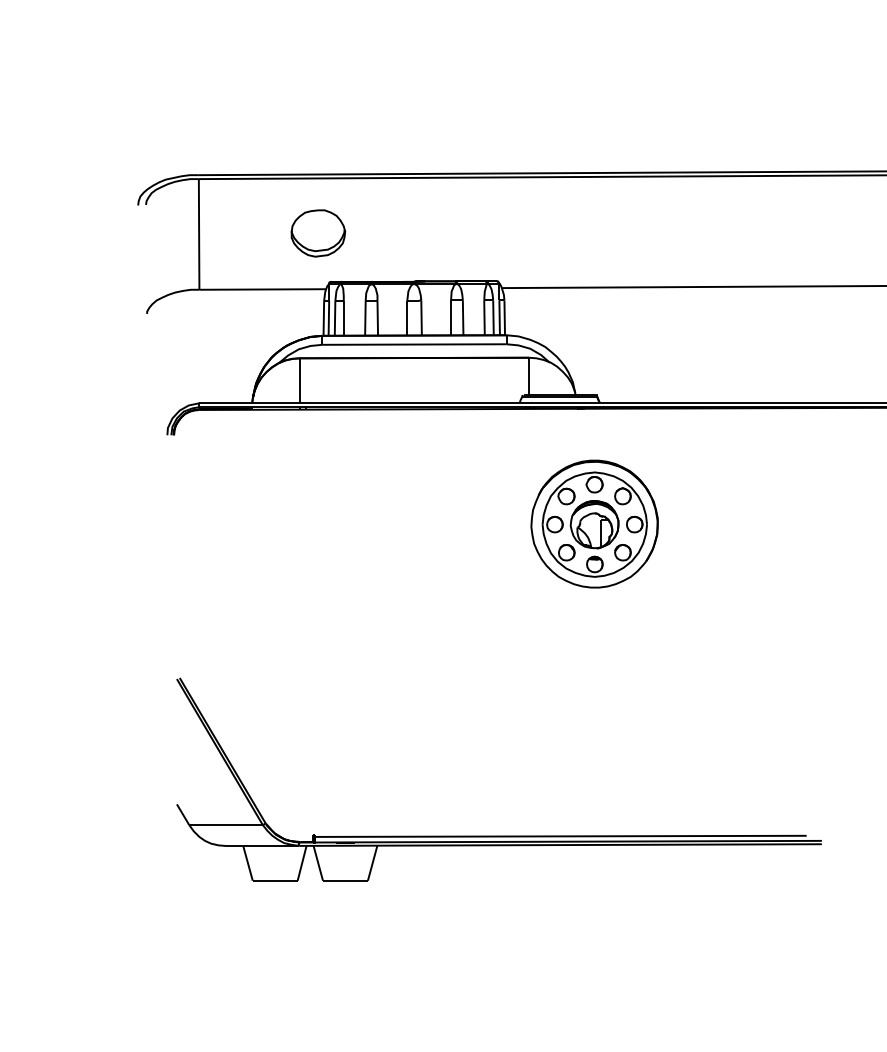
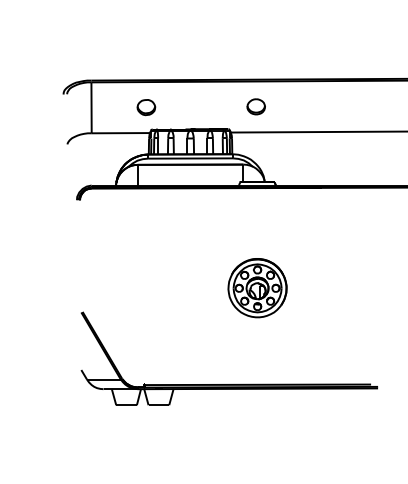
part: (555, 231) -> (255, 106), added
part: (318, 233) -> (146, 107), size x0.71
part: (594, 524) -> (257, 288), moved

